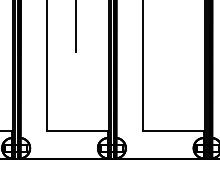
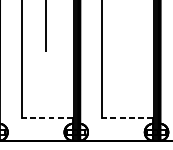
line: (77, 131) -> (47, 118), solid -> dashed
line: (172, 131) -> (127, 118), solid -> dashed

